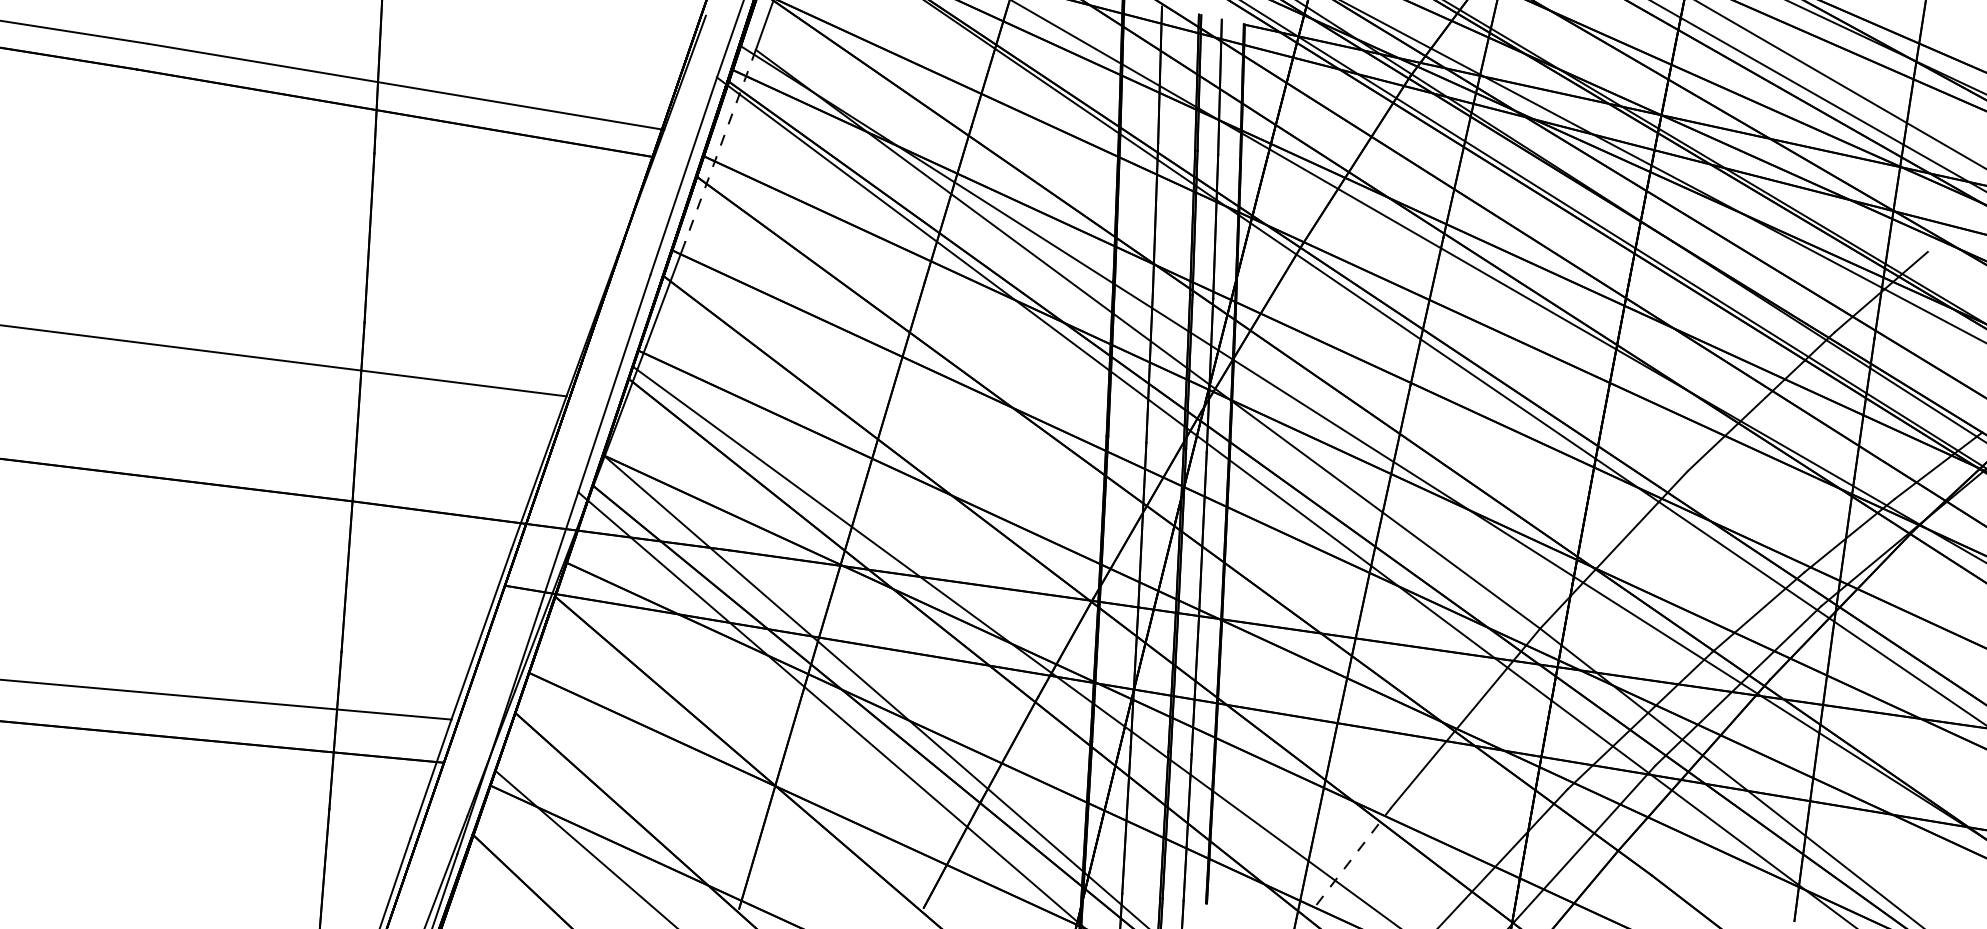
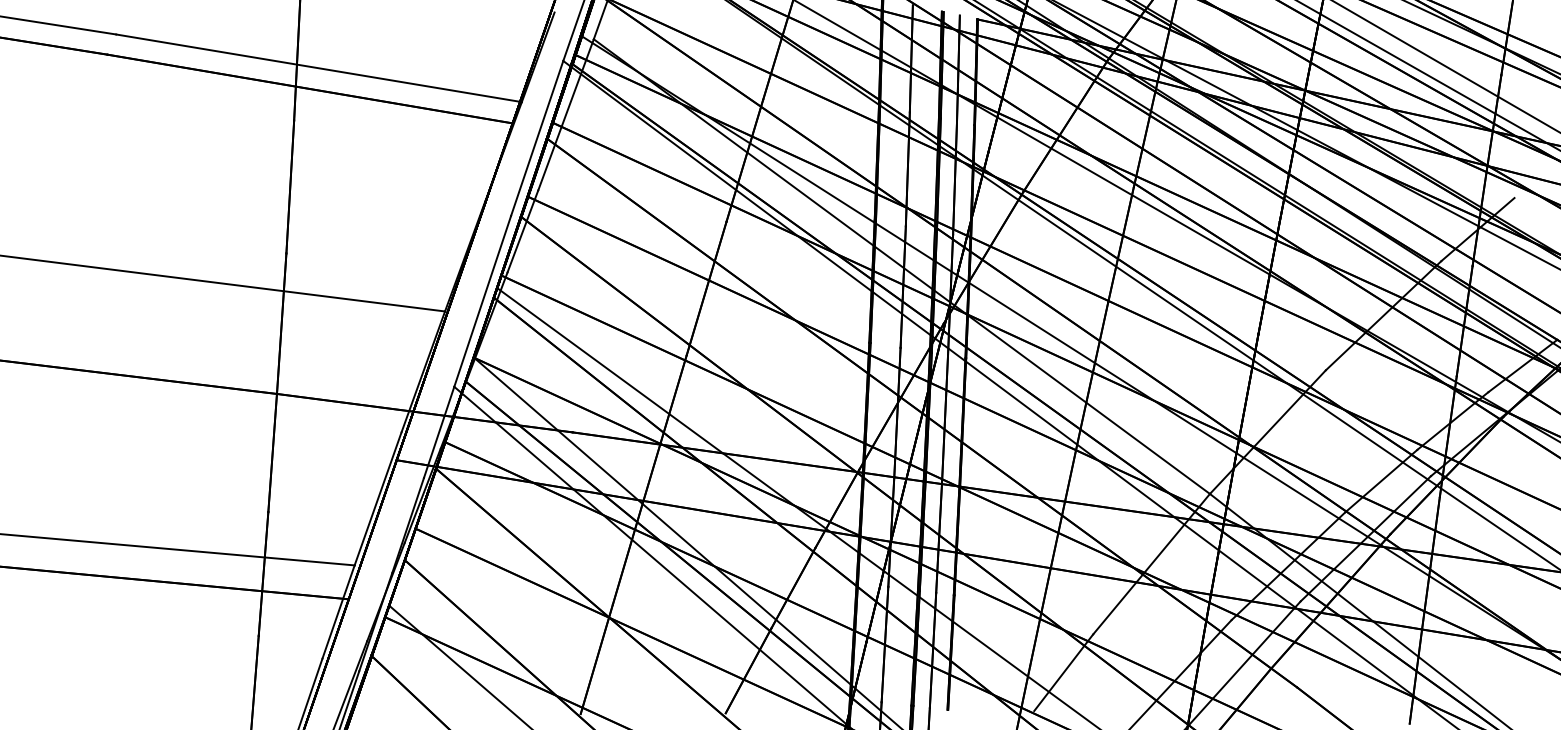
line: (720, 146) -> (566, 115), dashed -> solid
line: (1354, 856) -> (1064, 672), dashed -> solid

